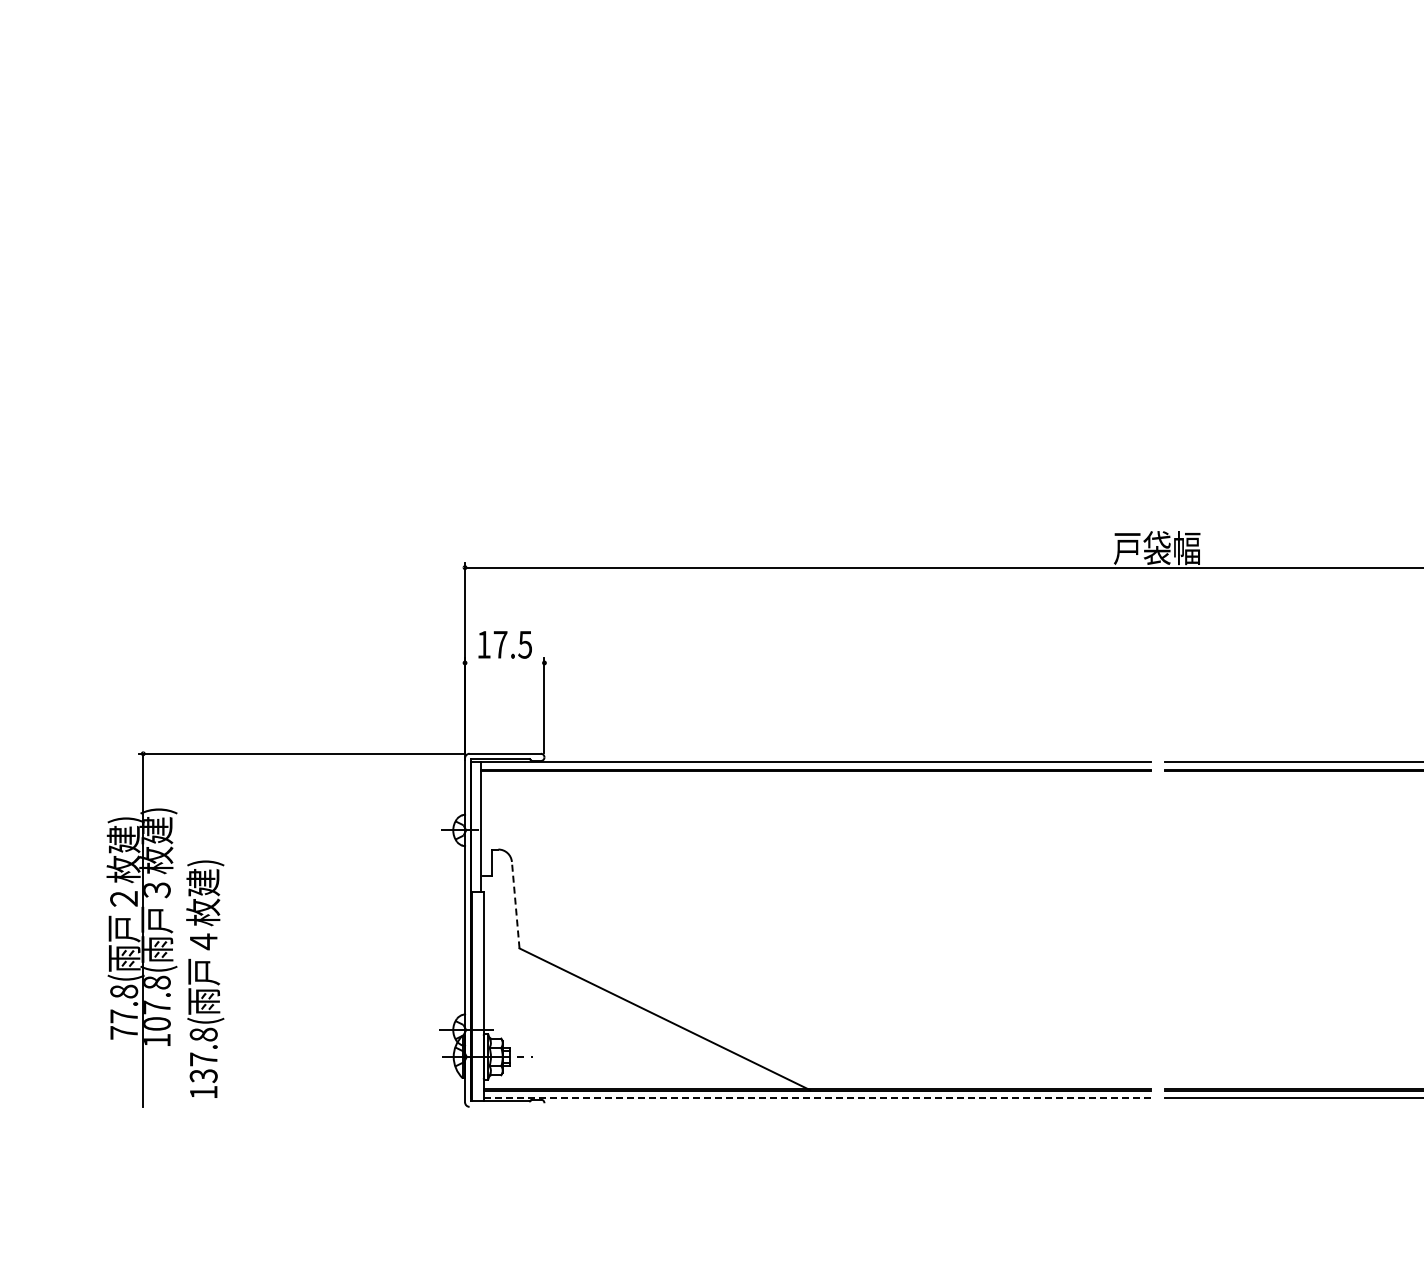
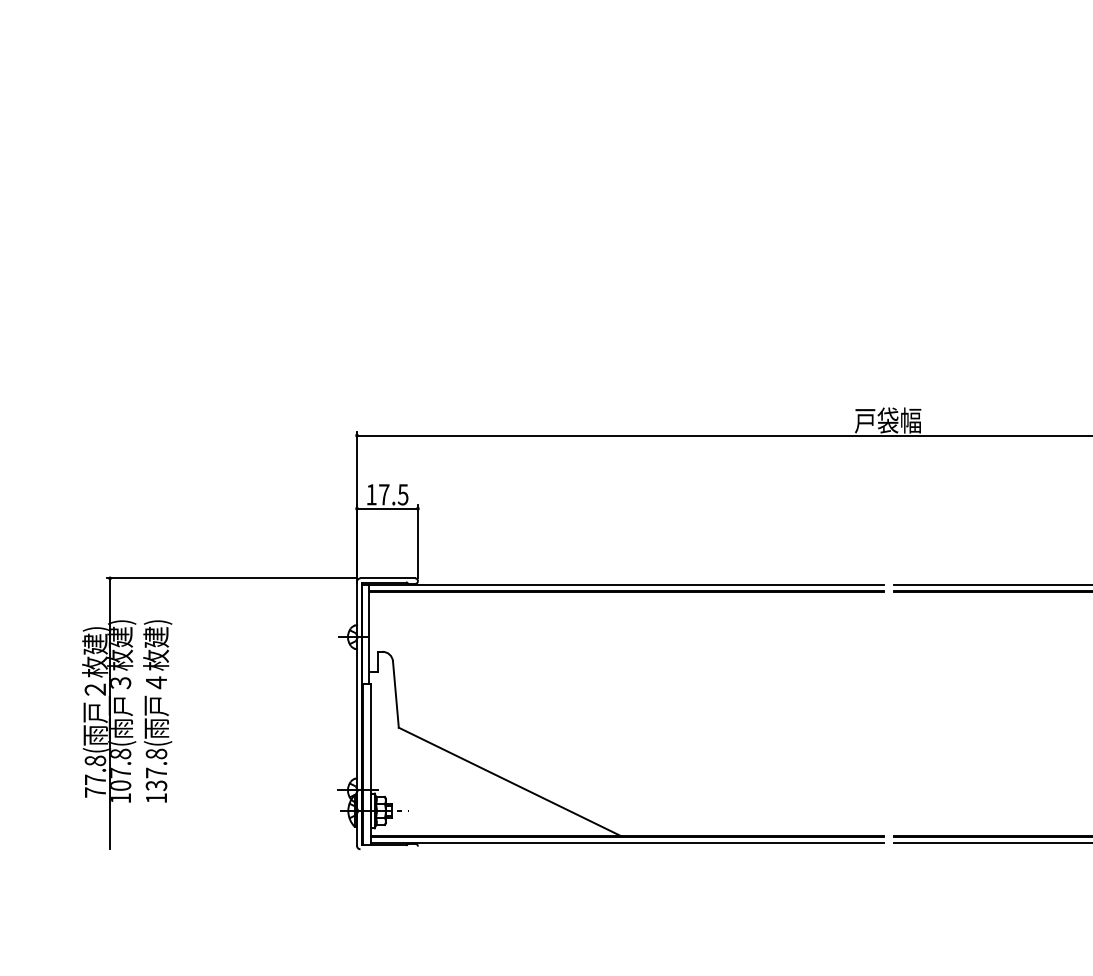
line: (504, 662) -> (387, 508), added
line: (515, 904) -> (395, 694), dashed -> solid
text: (205, 978) -> (157, 710), moved
line: (817, 1098) -> (627, 842), dashed -> solid

